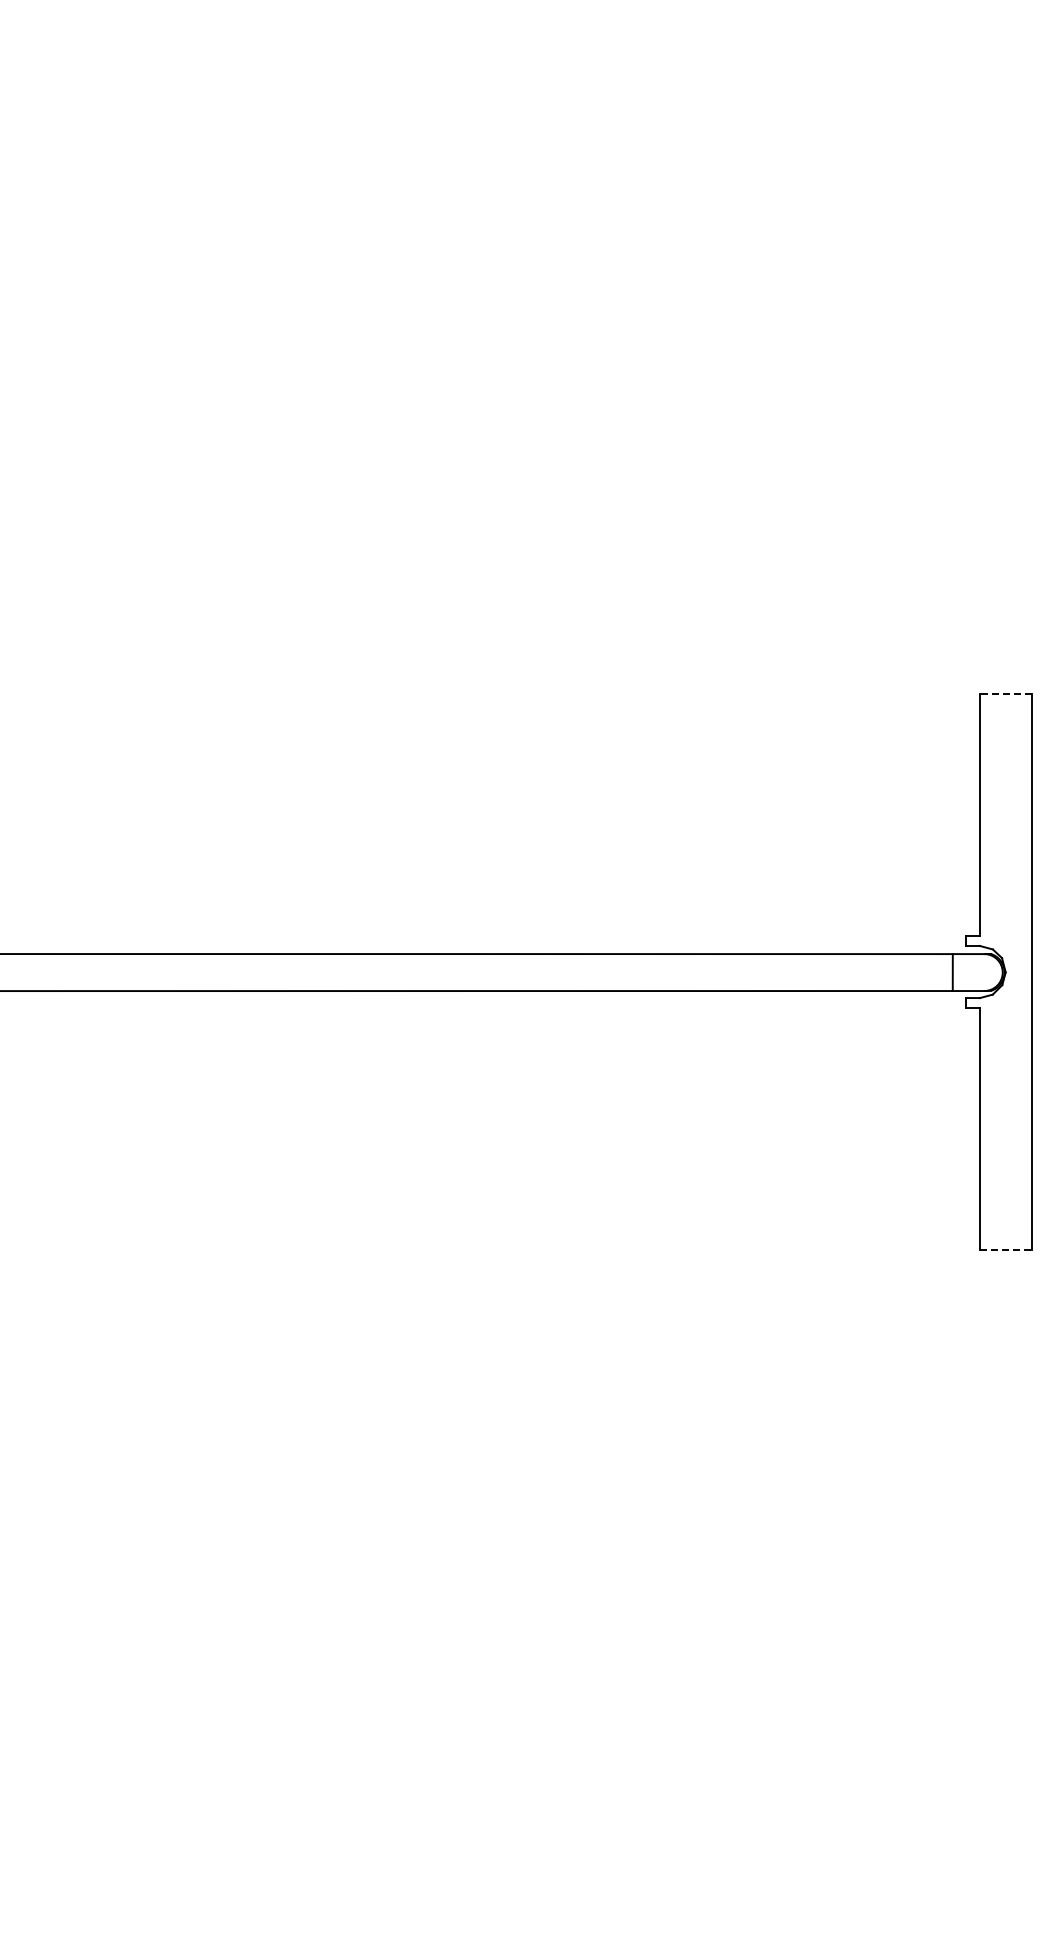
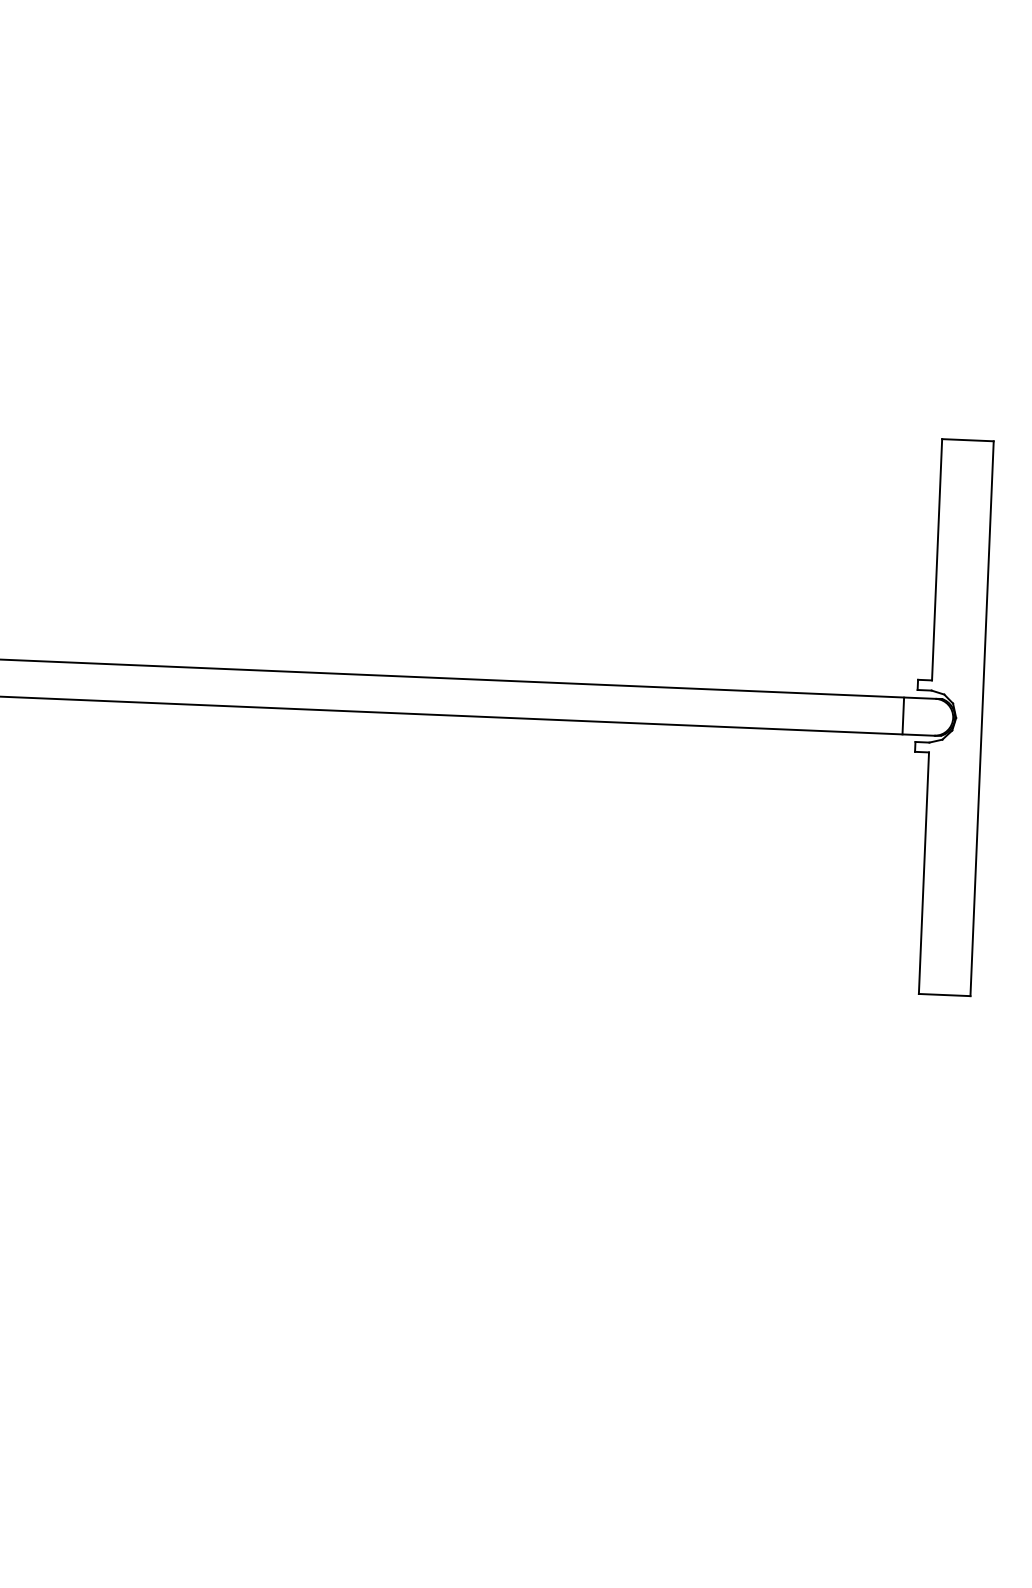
line: (1005, 694) -> (967, 440), dashed -> solid
line: (1005, 1249) -> (944, 994), dashed -> solid

